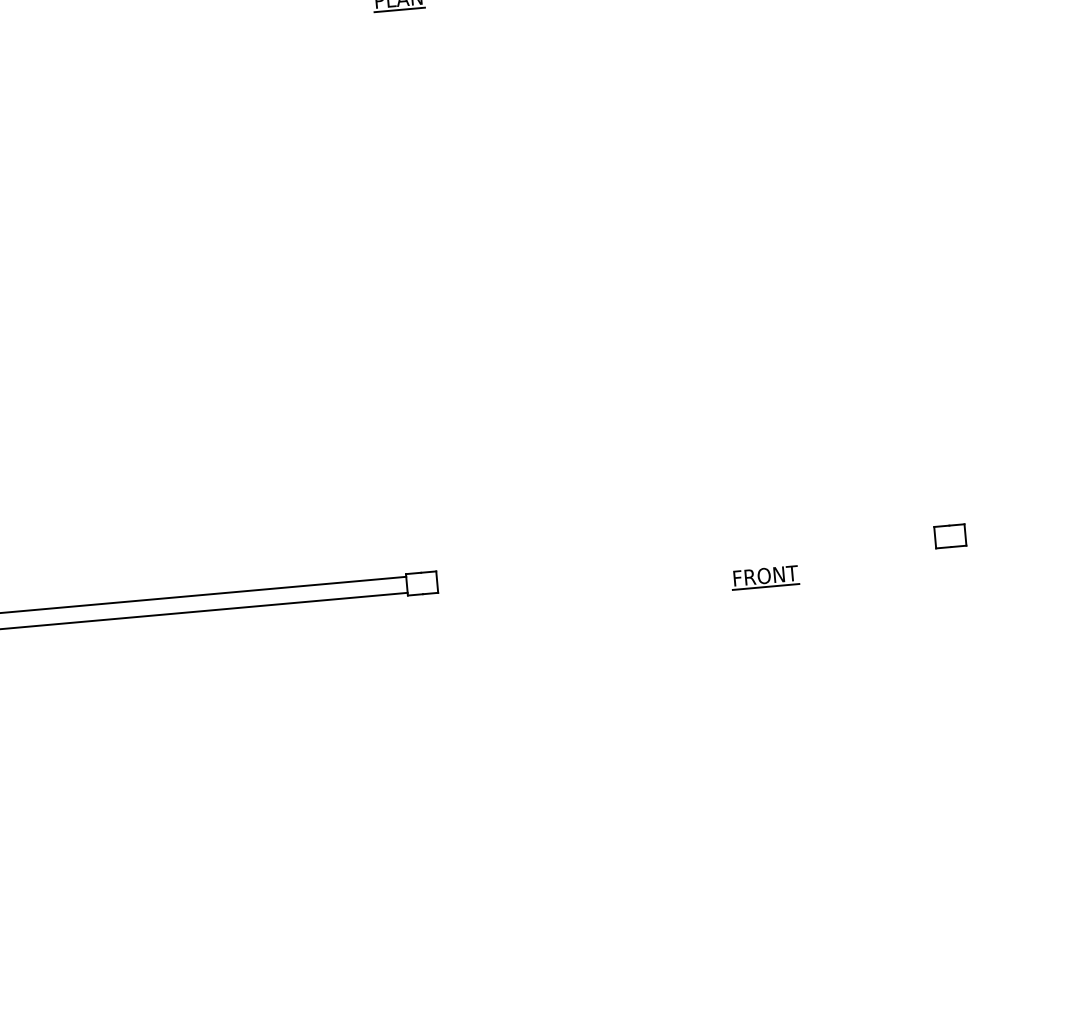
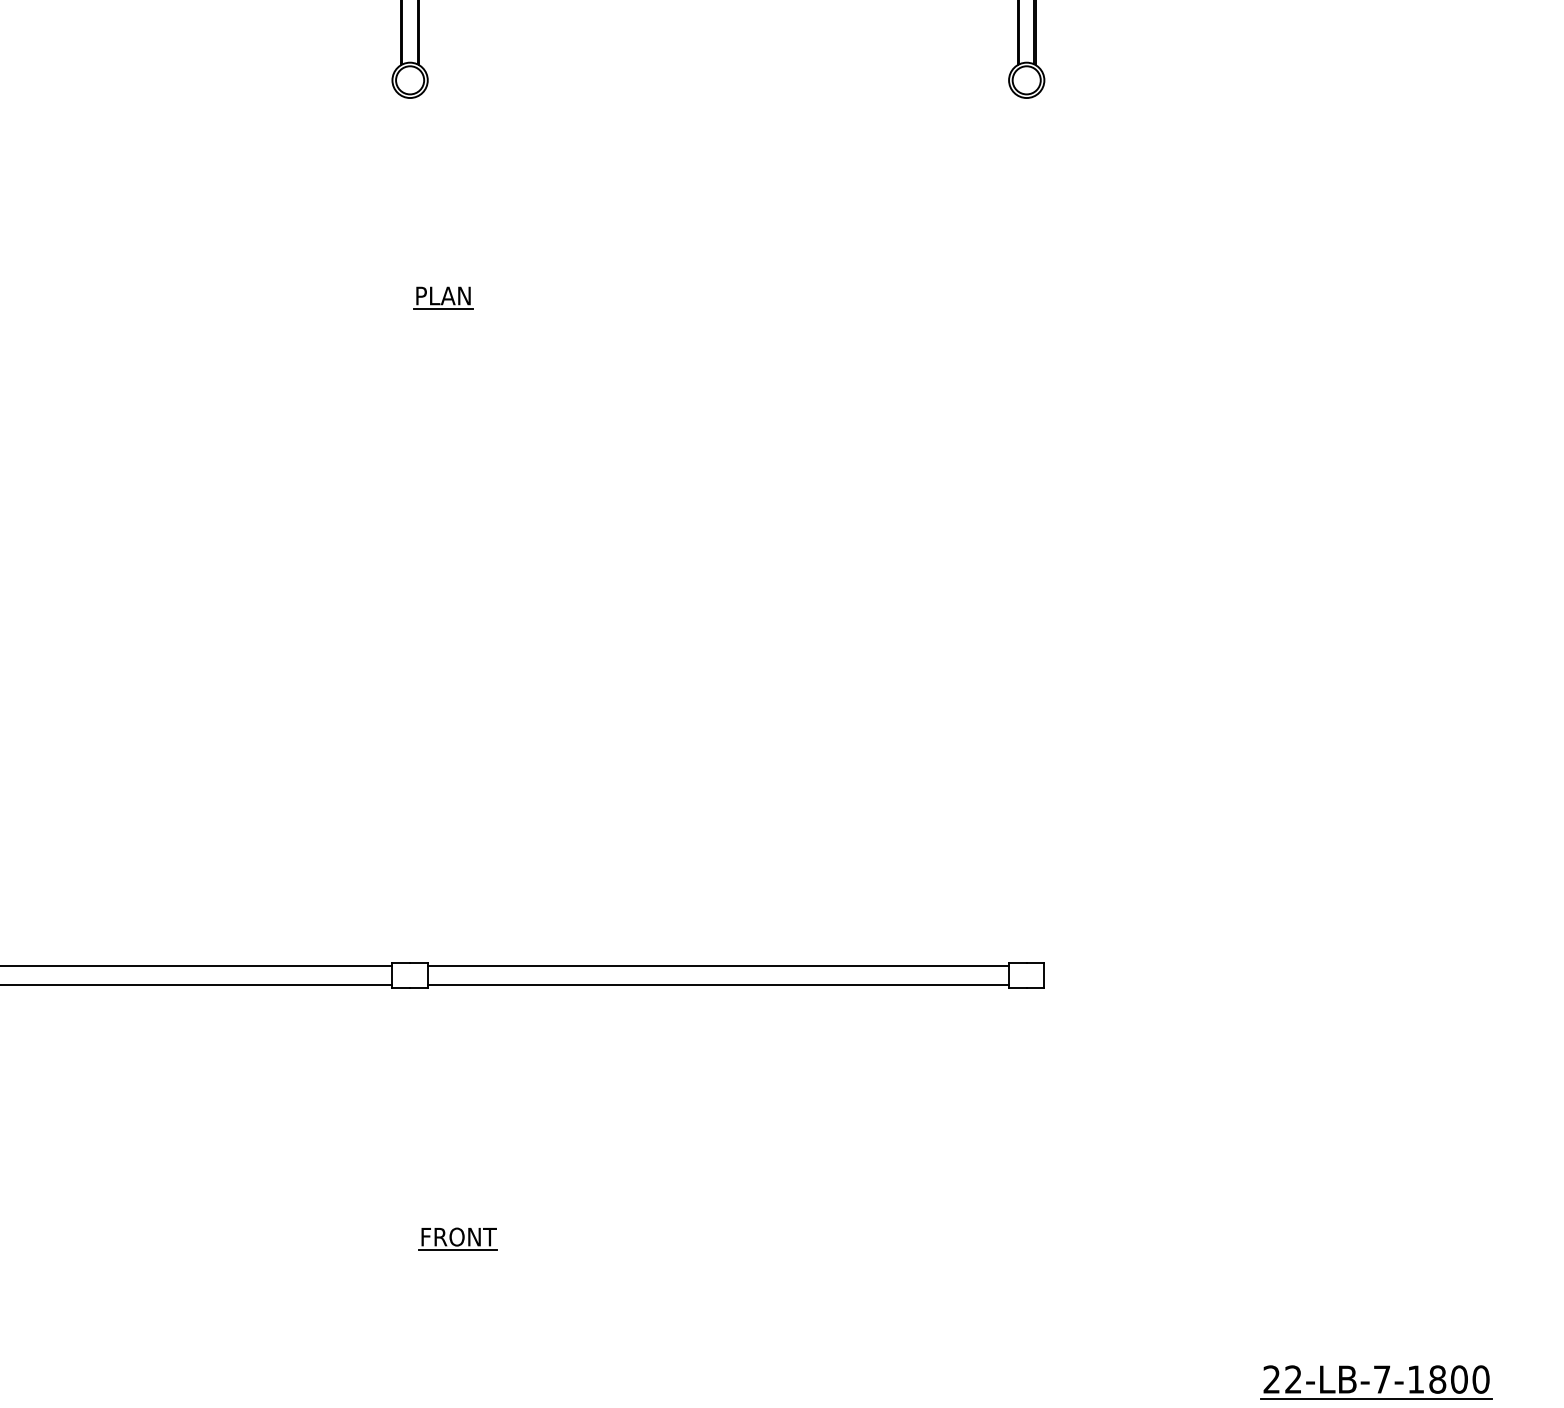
line: (685, 552) -> (718, 966), added
line: (686, 567) -> (718, 984), added
part: (764, 577) -> (457, 1238), moved

